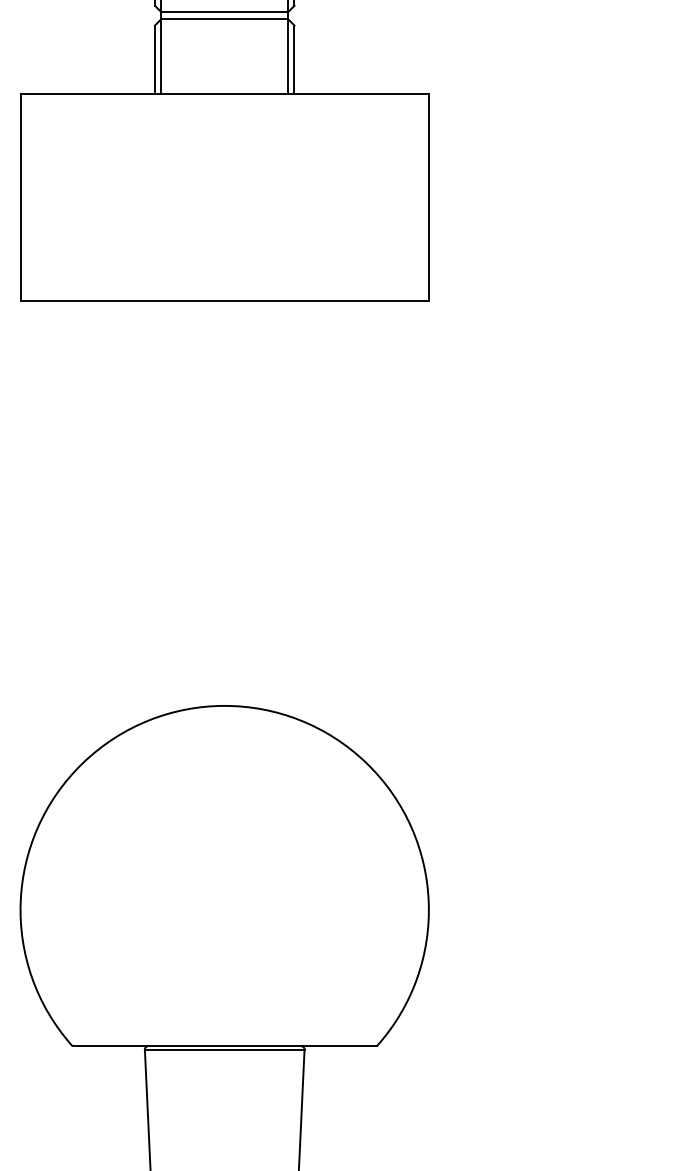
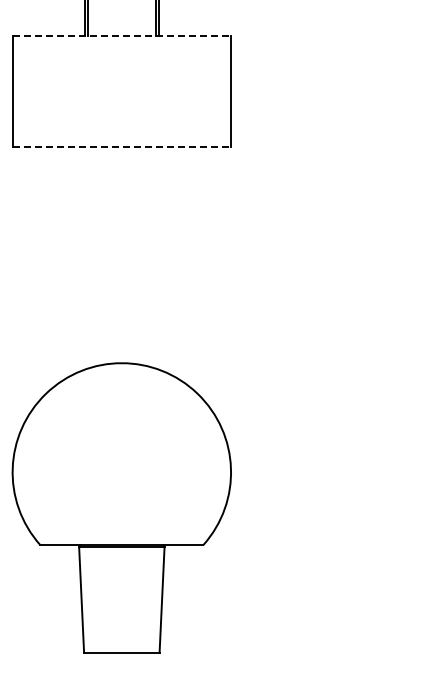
line: (225, 93) -> (122, 35), solid -> dashed
line: (225, 300) -> (122, 146), solid -> dashed

